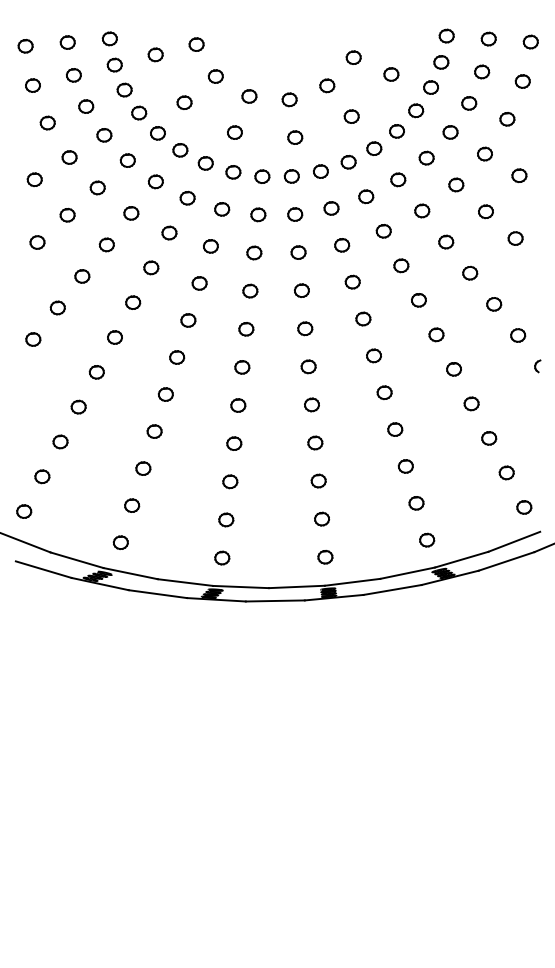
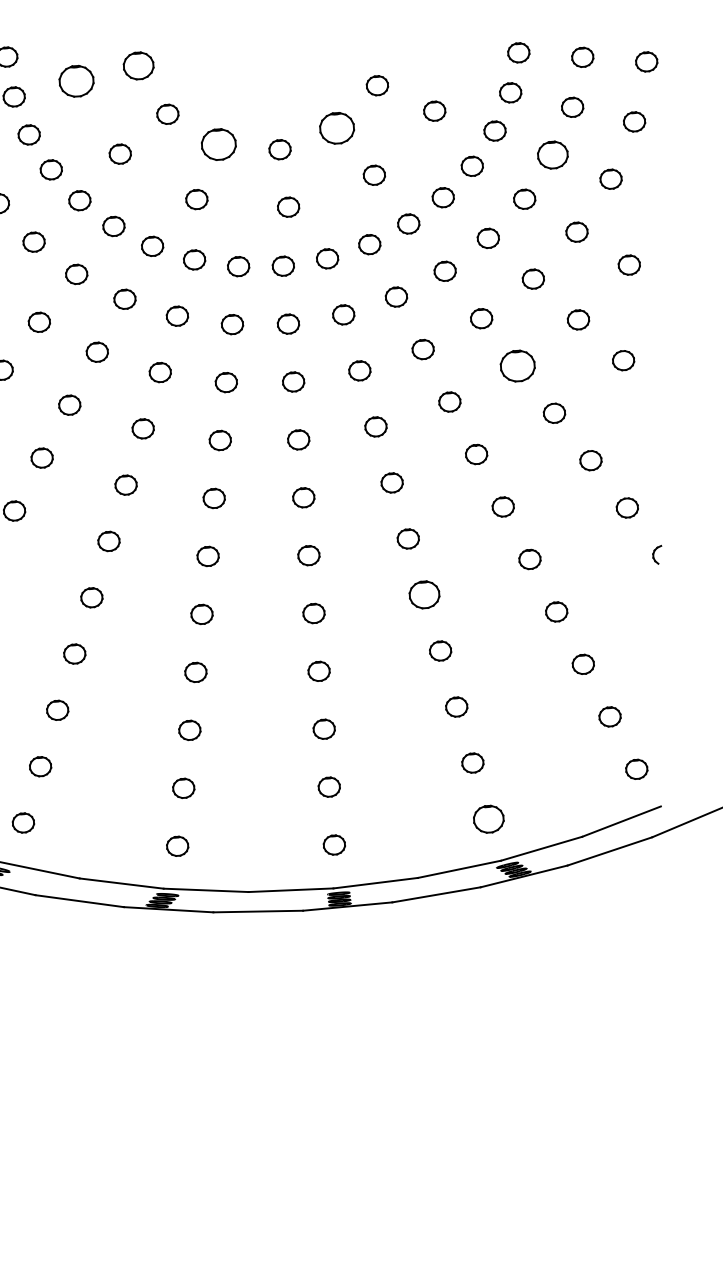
part: (196, 44) -> (138, 65), size x1.4
part: (155, 54) -> (76, 80), size x1.6
part: (327, 85) -> (337, 127), size x1.6
part: (249, 96) -> (219, 144), size x1.6
part: (469, 103) -> (553, 155), size x1.4
part: (446, 241) -> (518, 365), size x1.6
part: (384, 392) -> (424, 594), size x1.4
part: (427, 539) -> (489, 818), size x1.4

